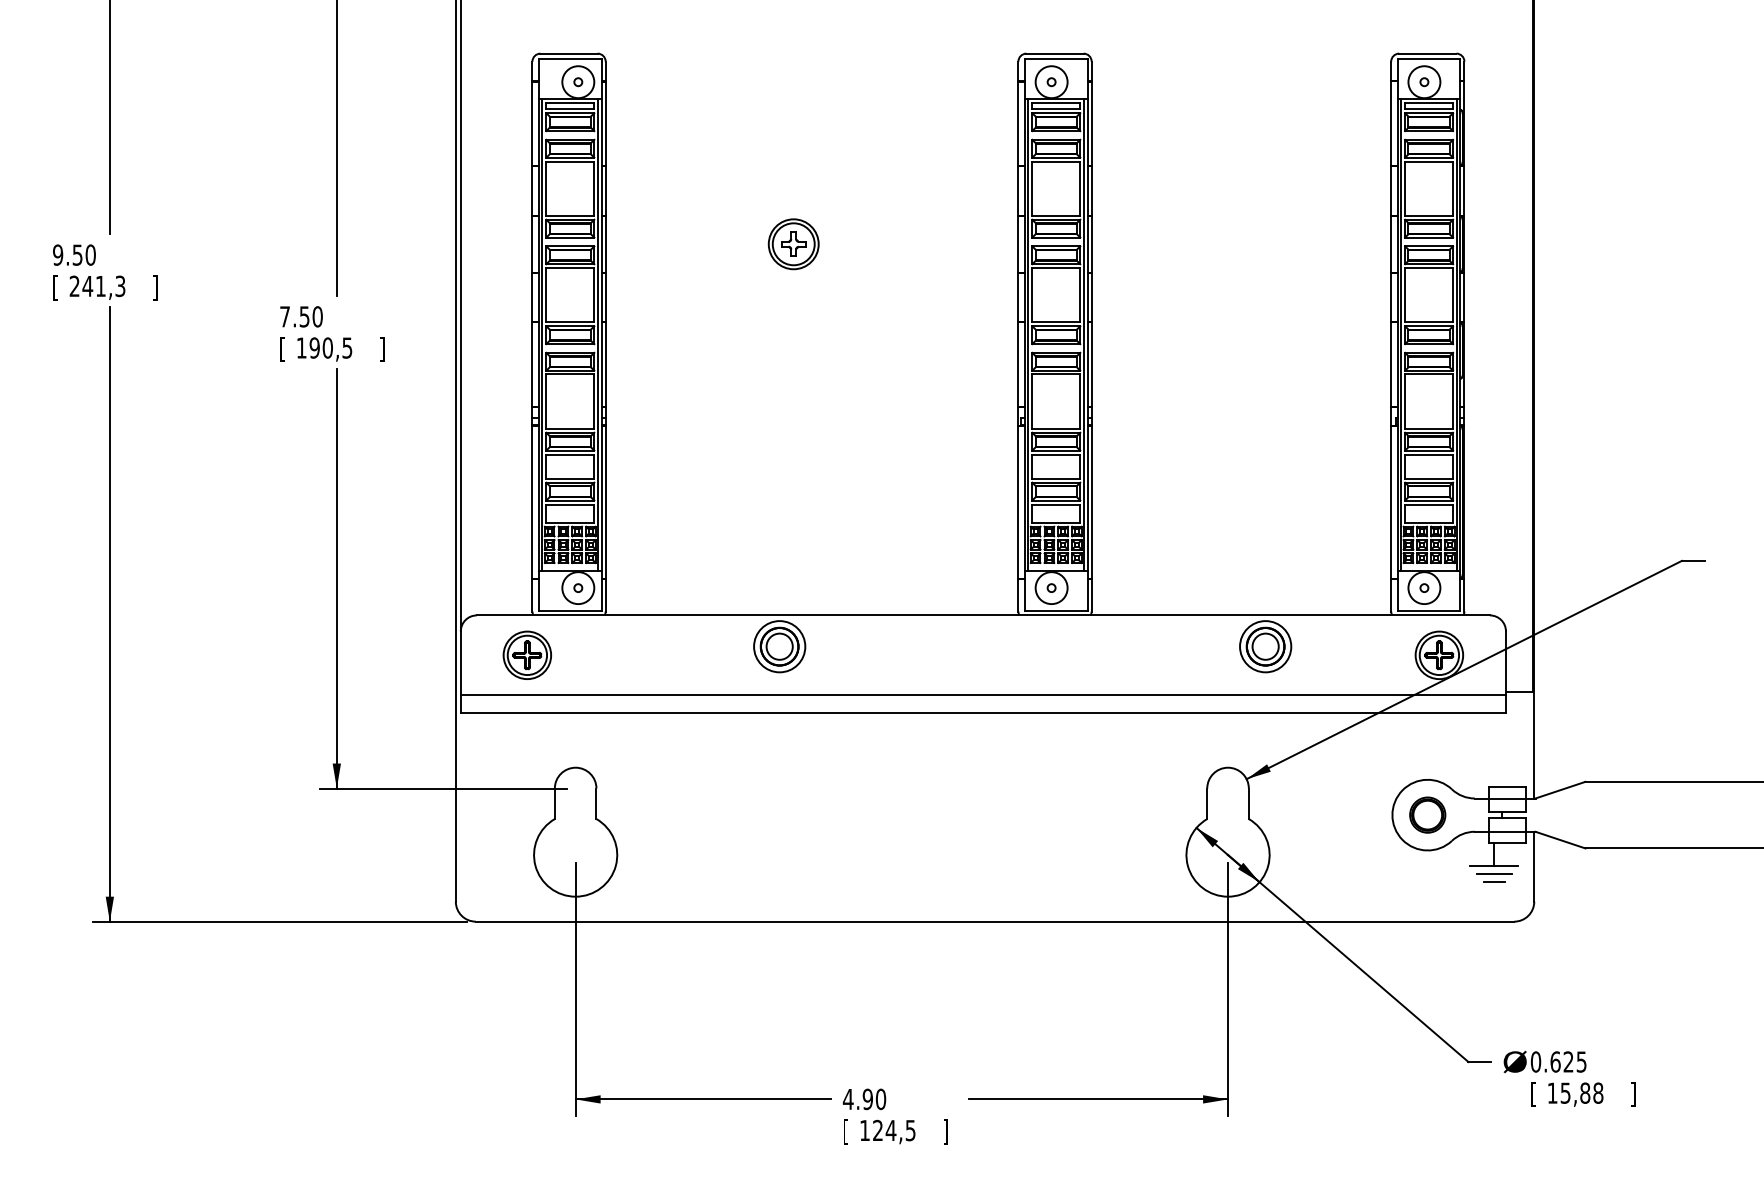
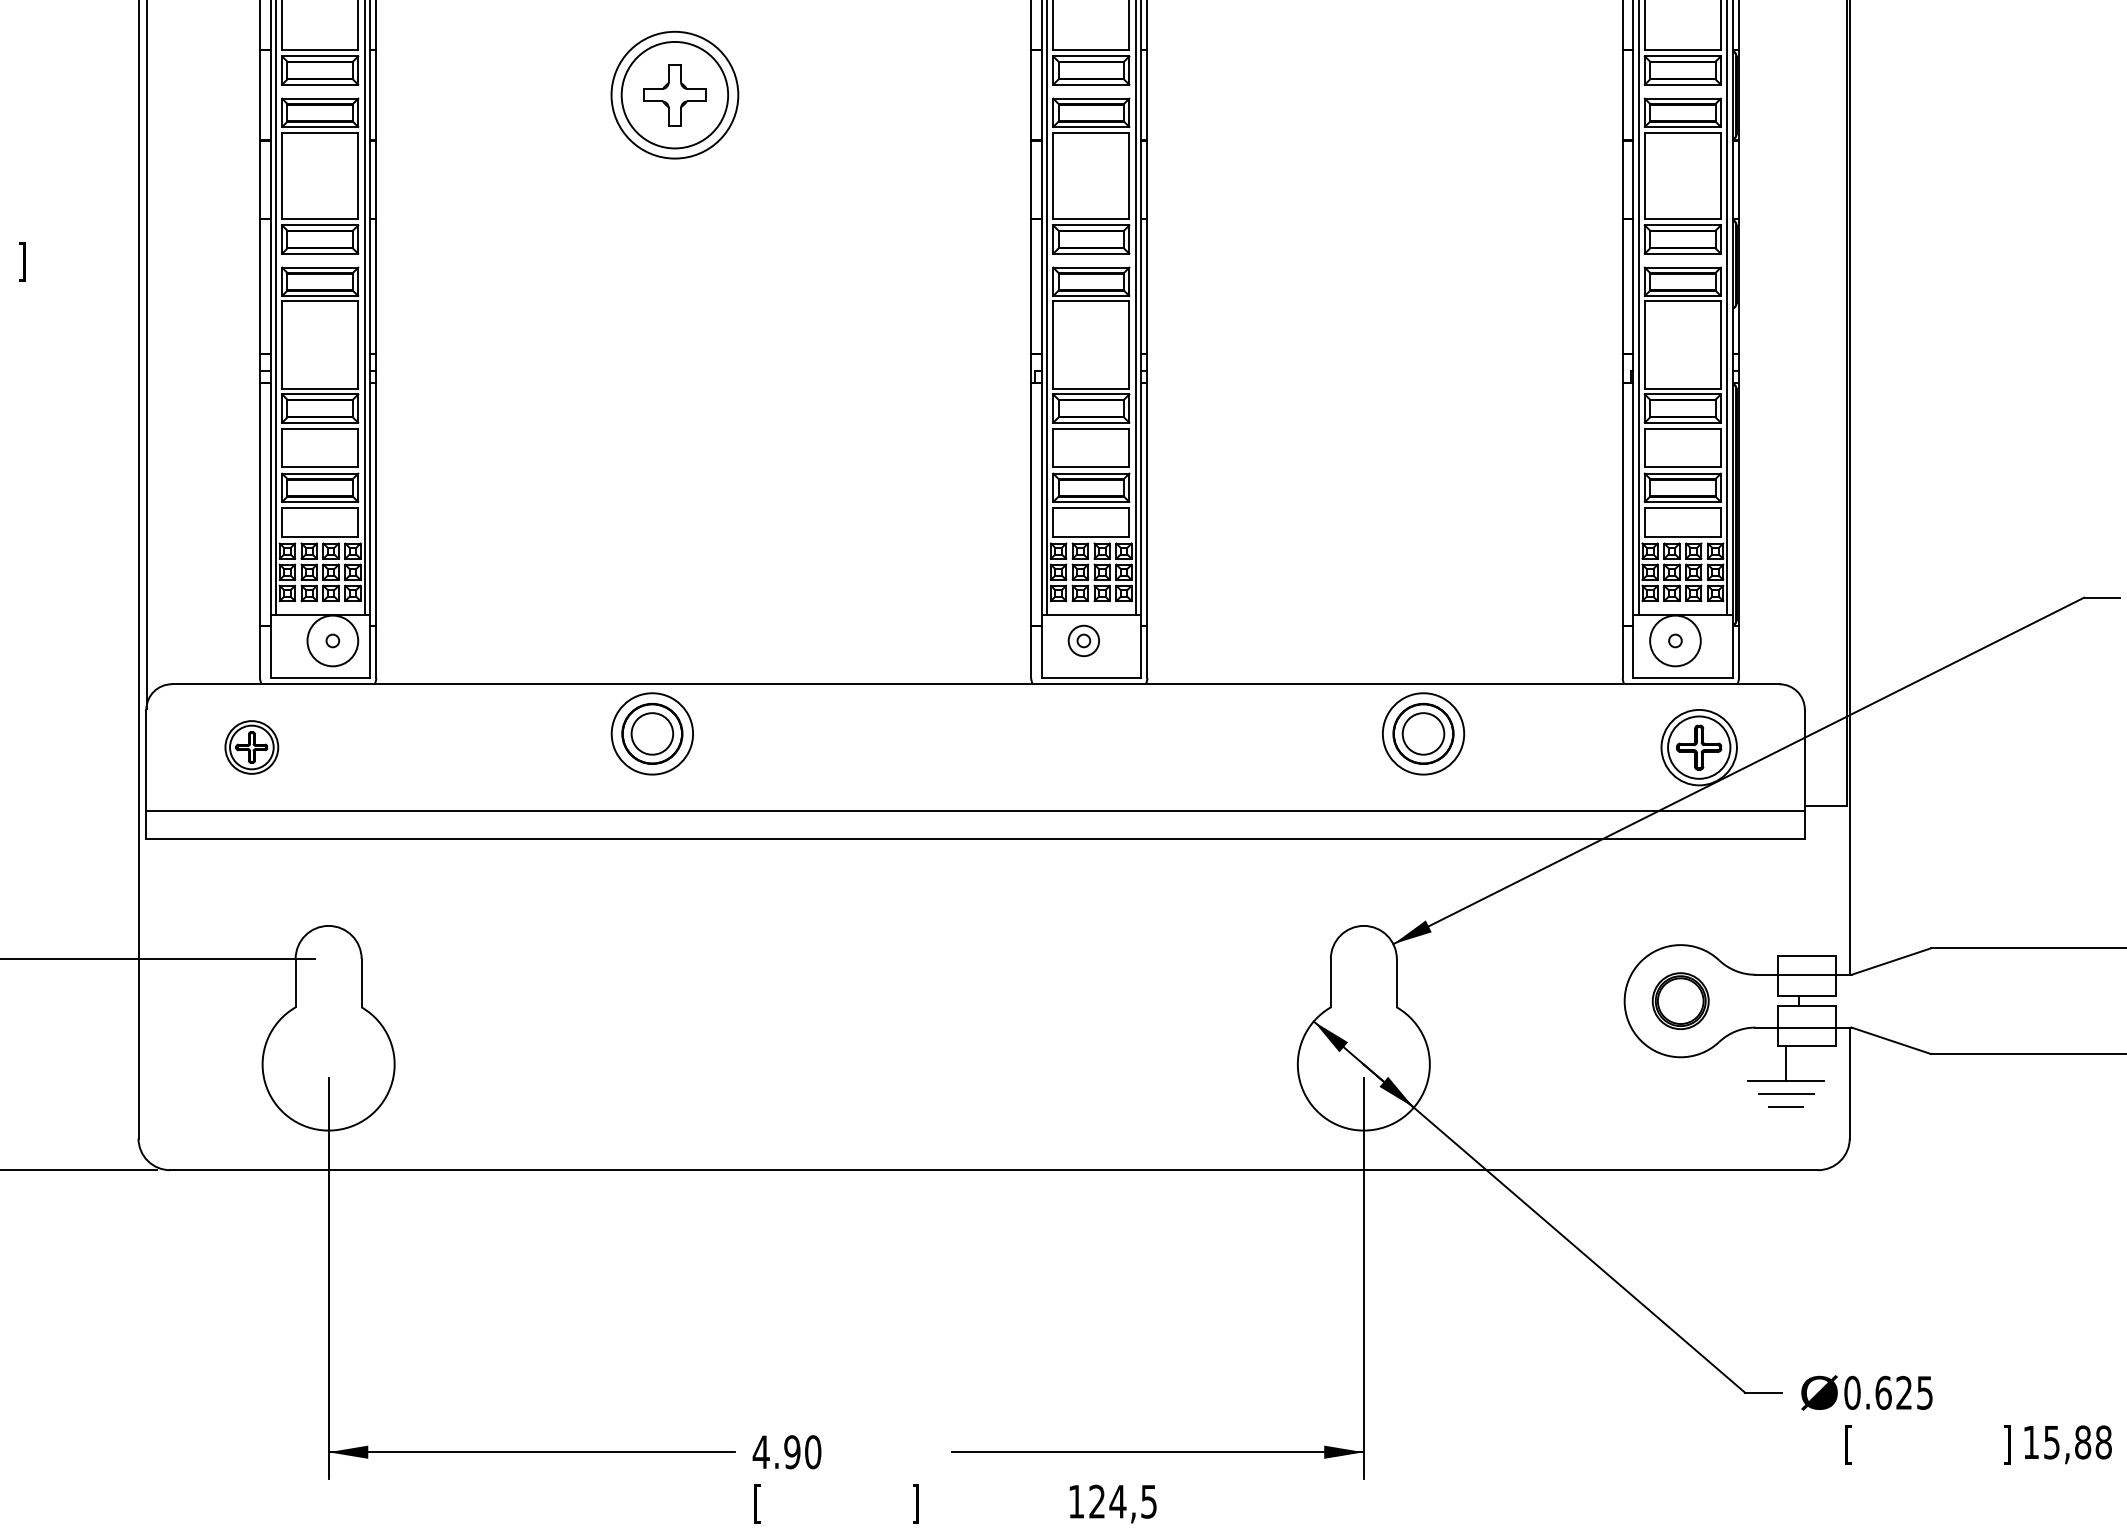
part: (793, 244) -> (674, 95), size x1.6
circle: (1051, 588) -> (1083, 641), size x0.6
part: (526, 654) -> (250, 746), size x0.7
text: (1575, 1094) -> (2067, 1444), moved
text: (887, 1131) -> (1112, 1503), moved

